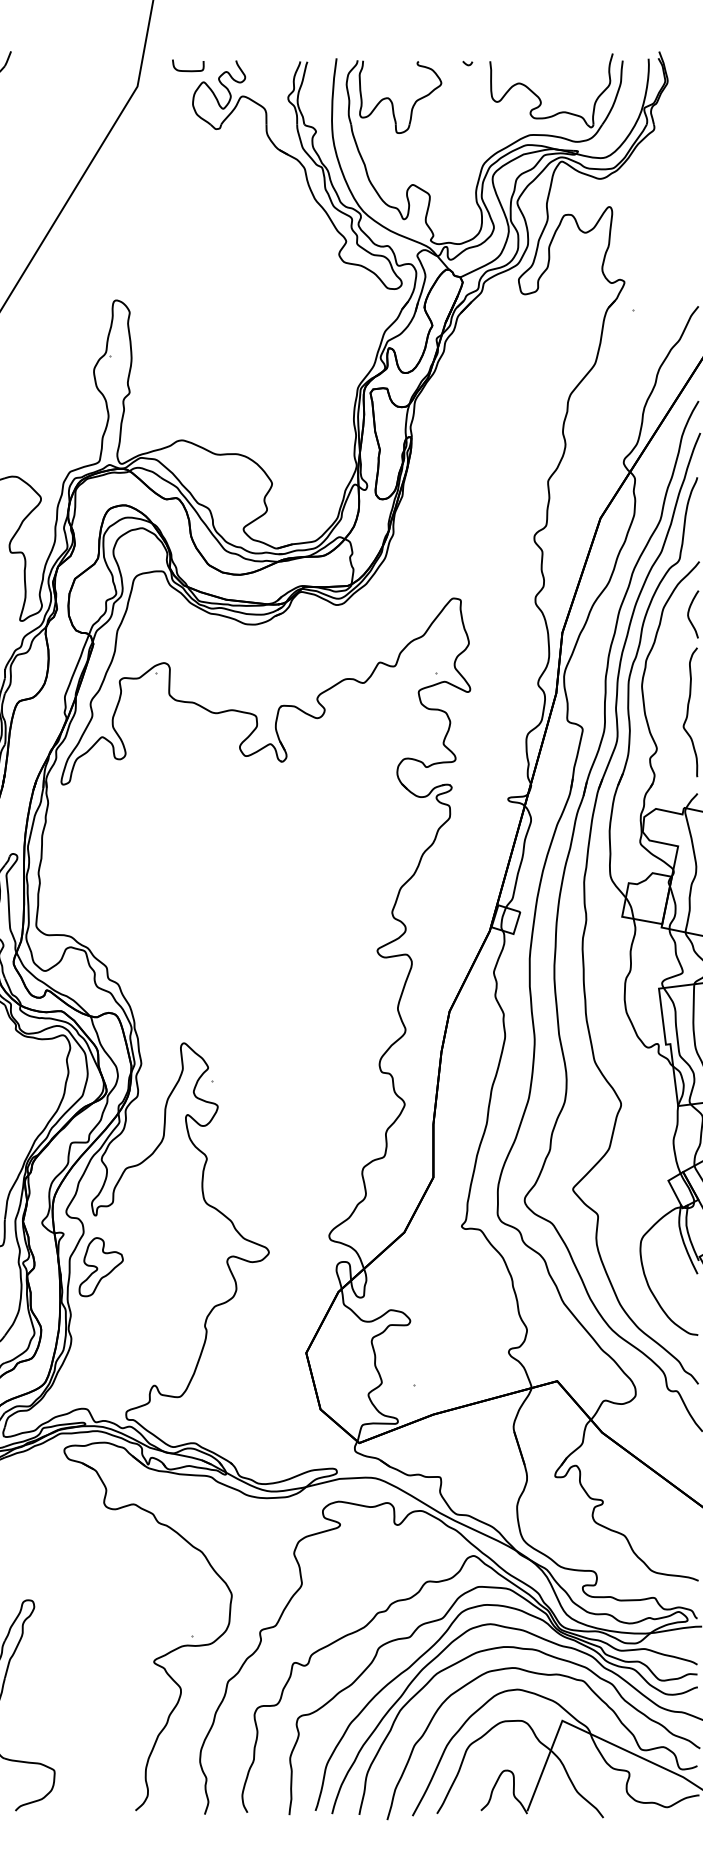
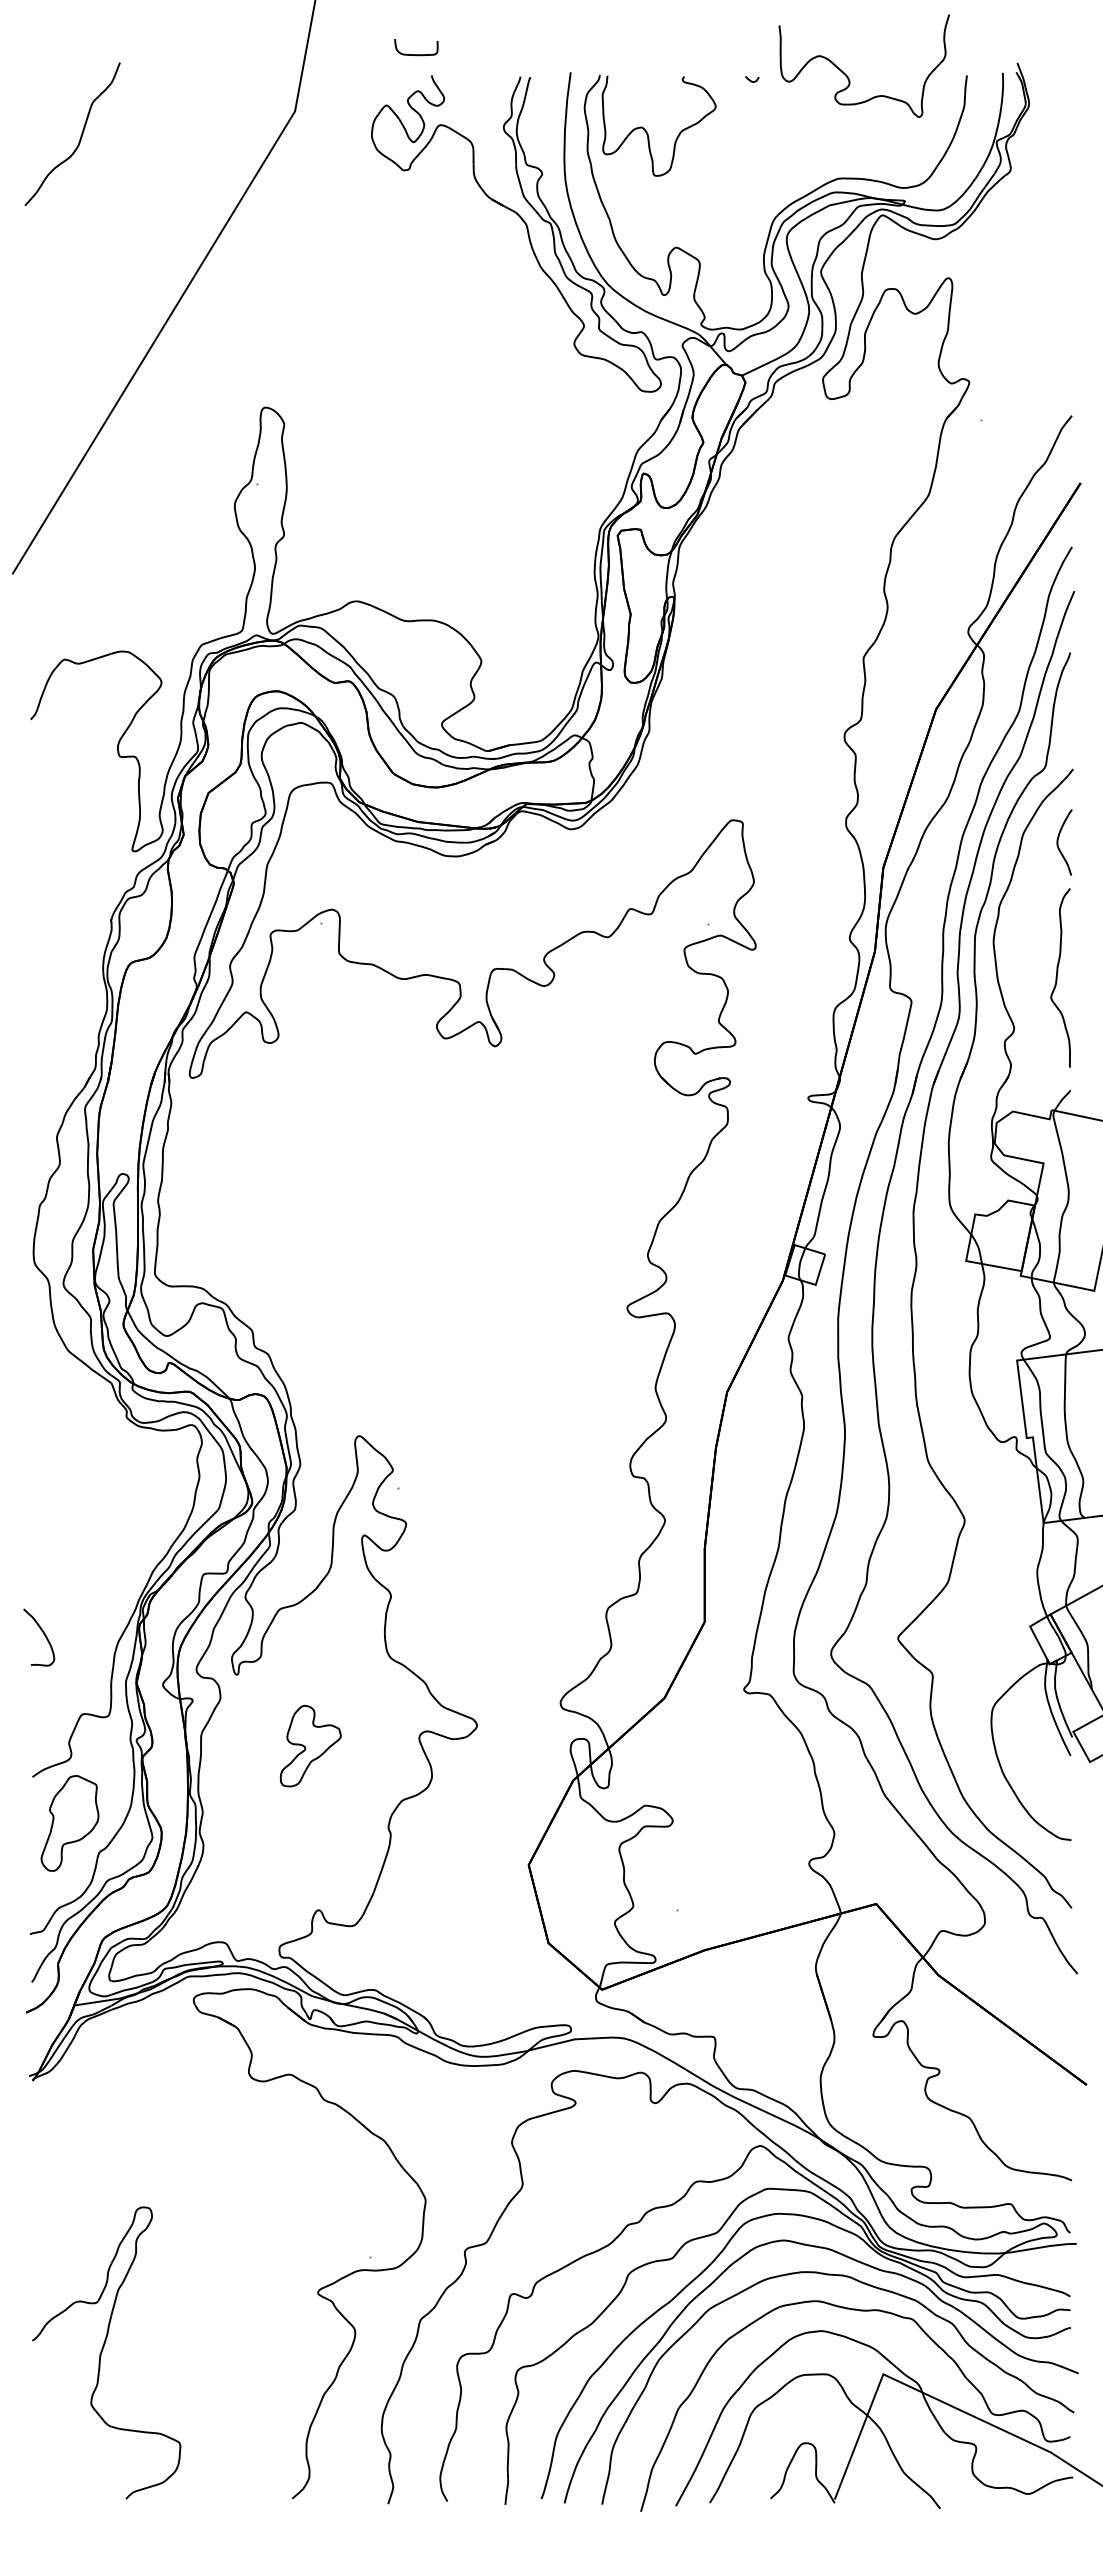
curve: (188, 70) -> (416, 54), moved
part: (540, 98) -> (848, 76), moved
part: (101, 1267) -> (310, 1746), moved

